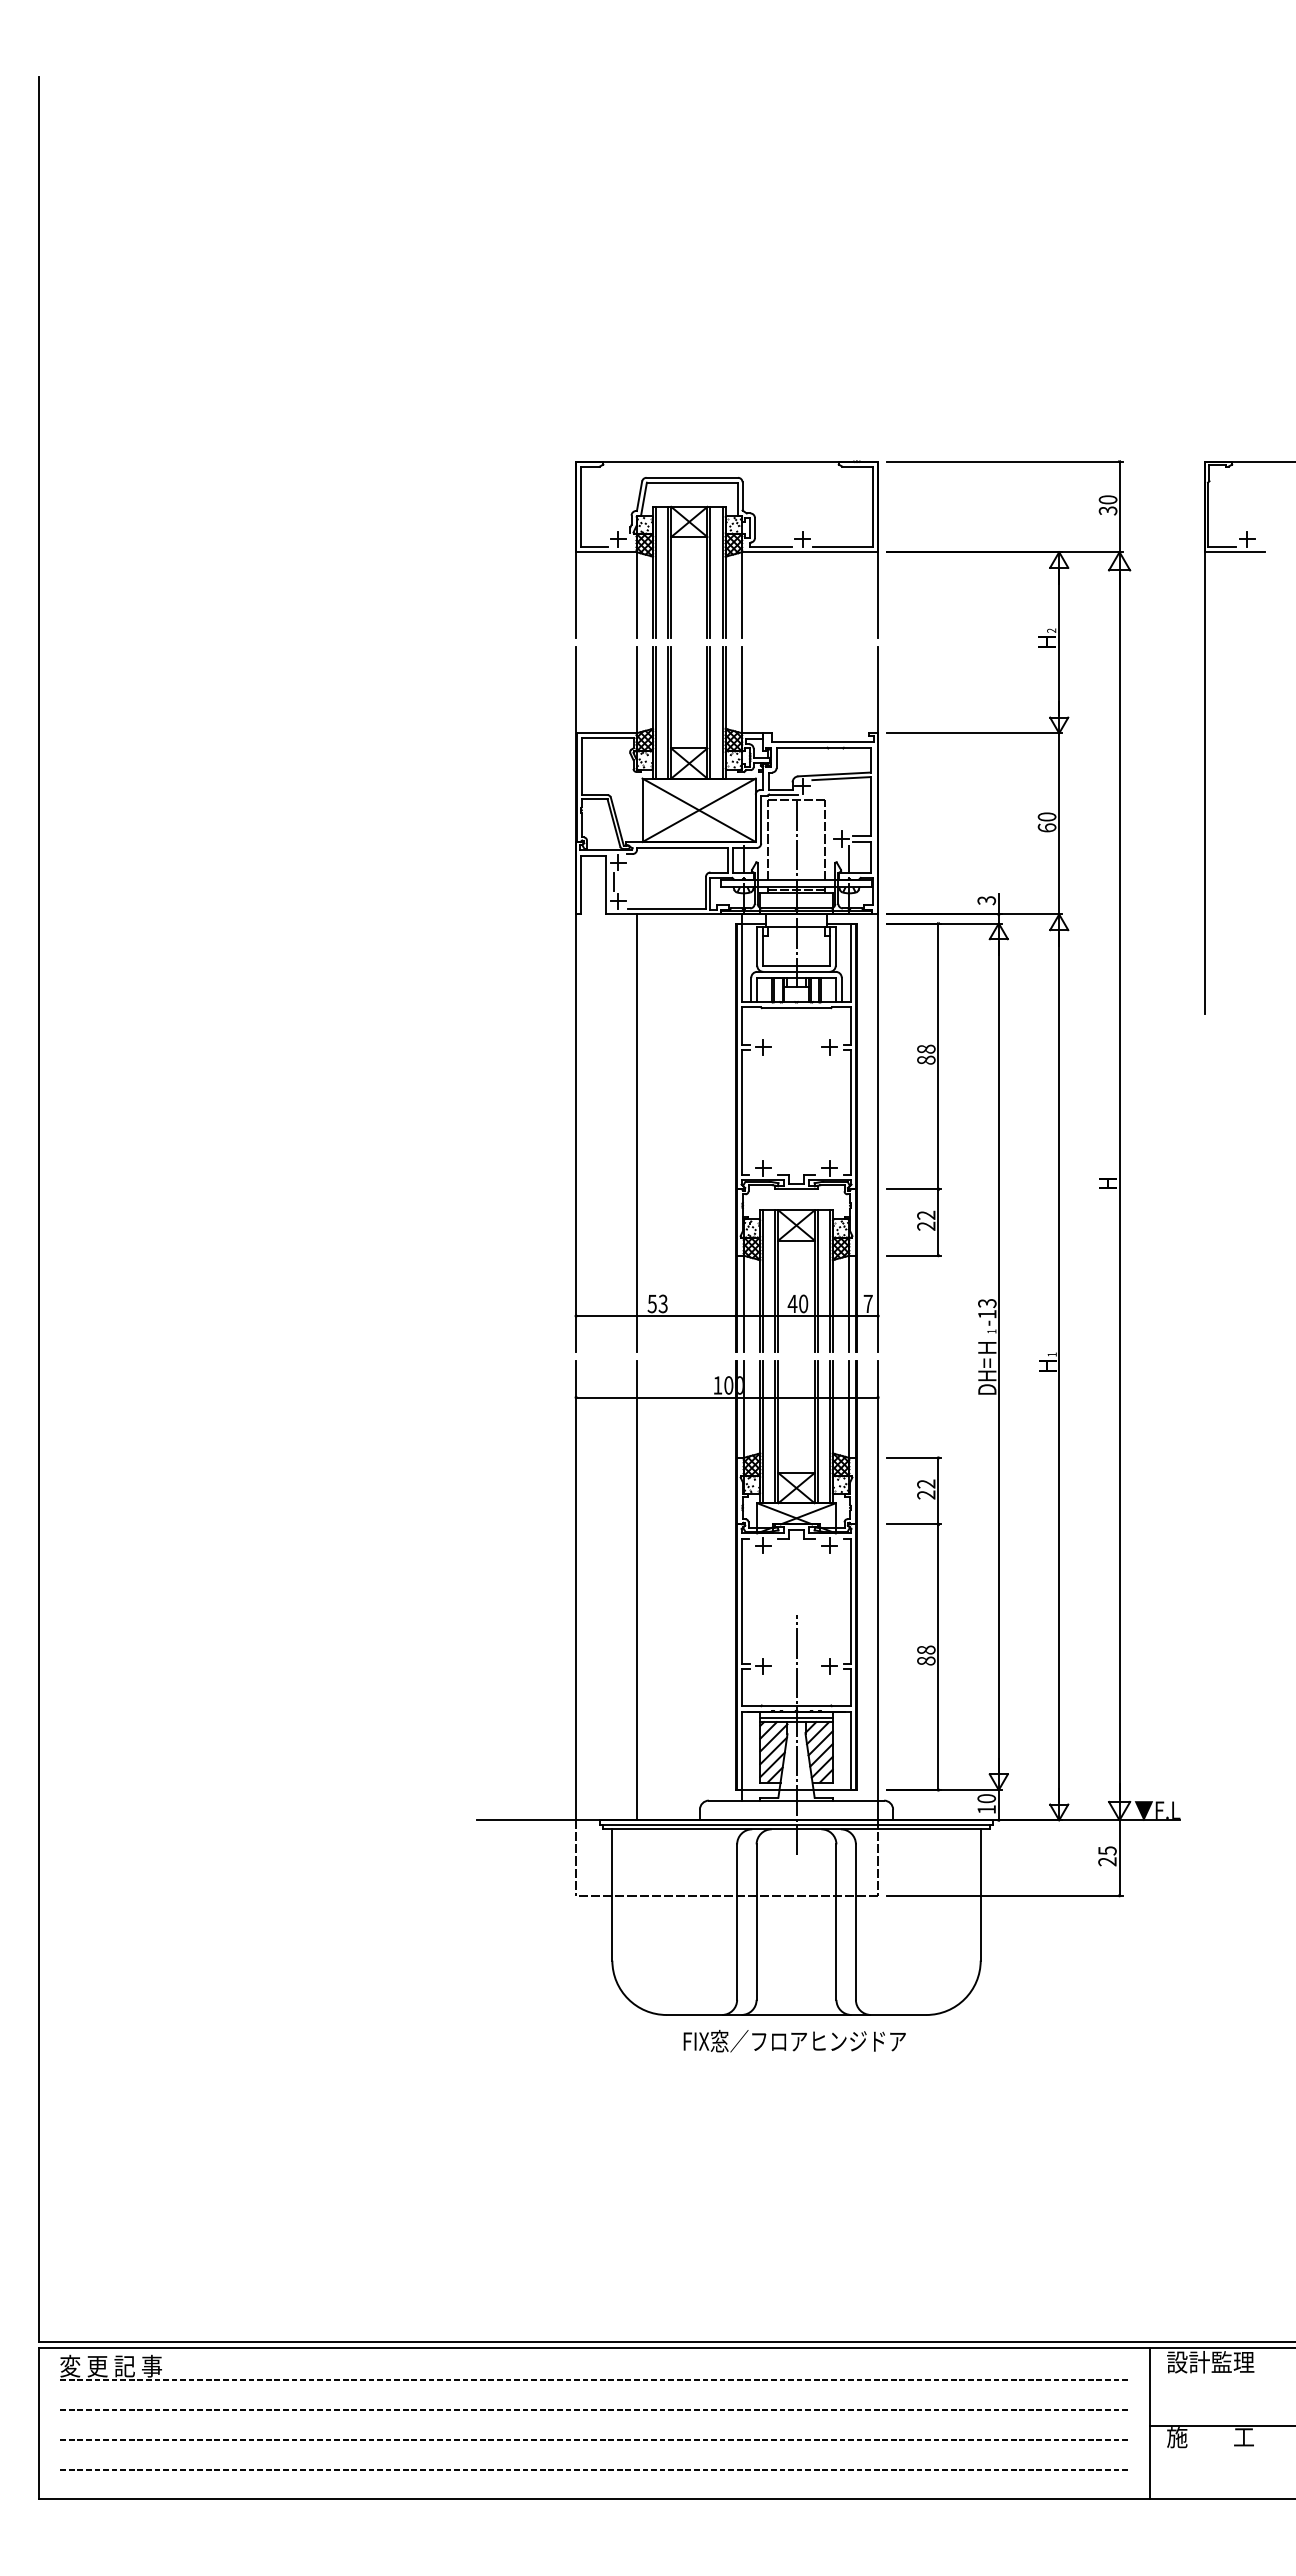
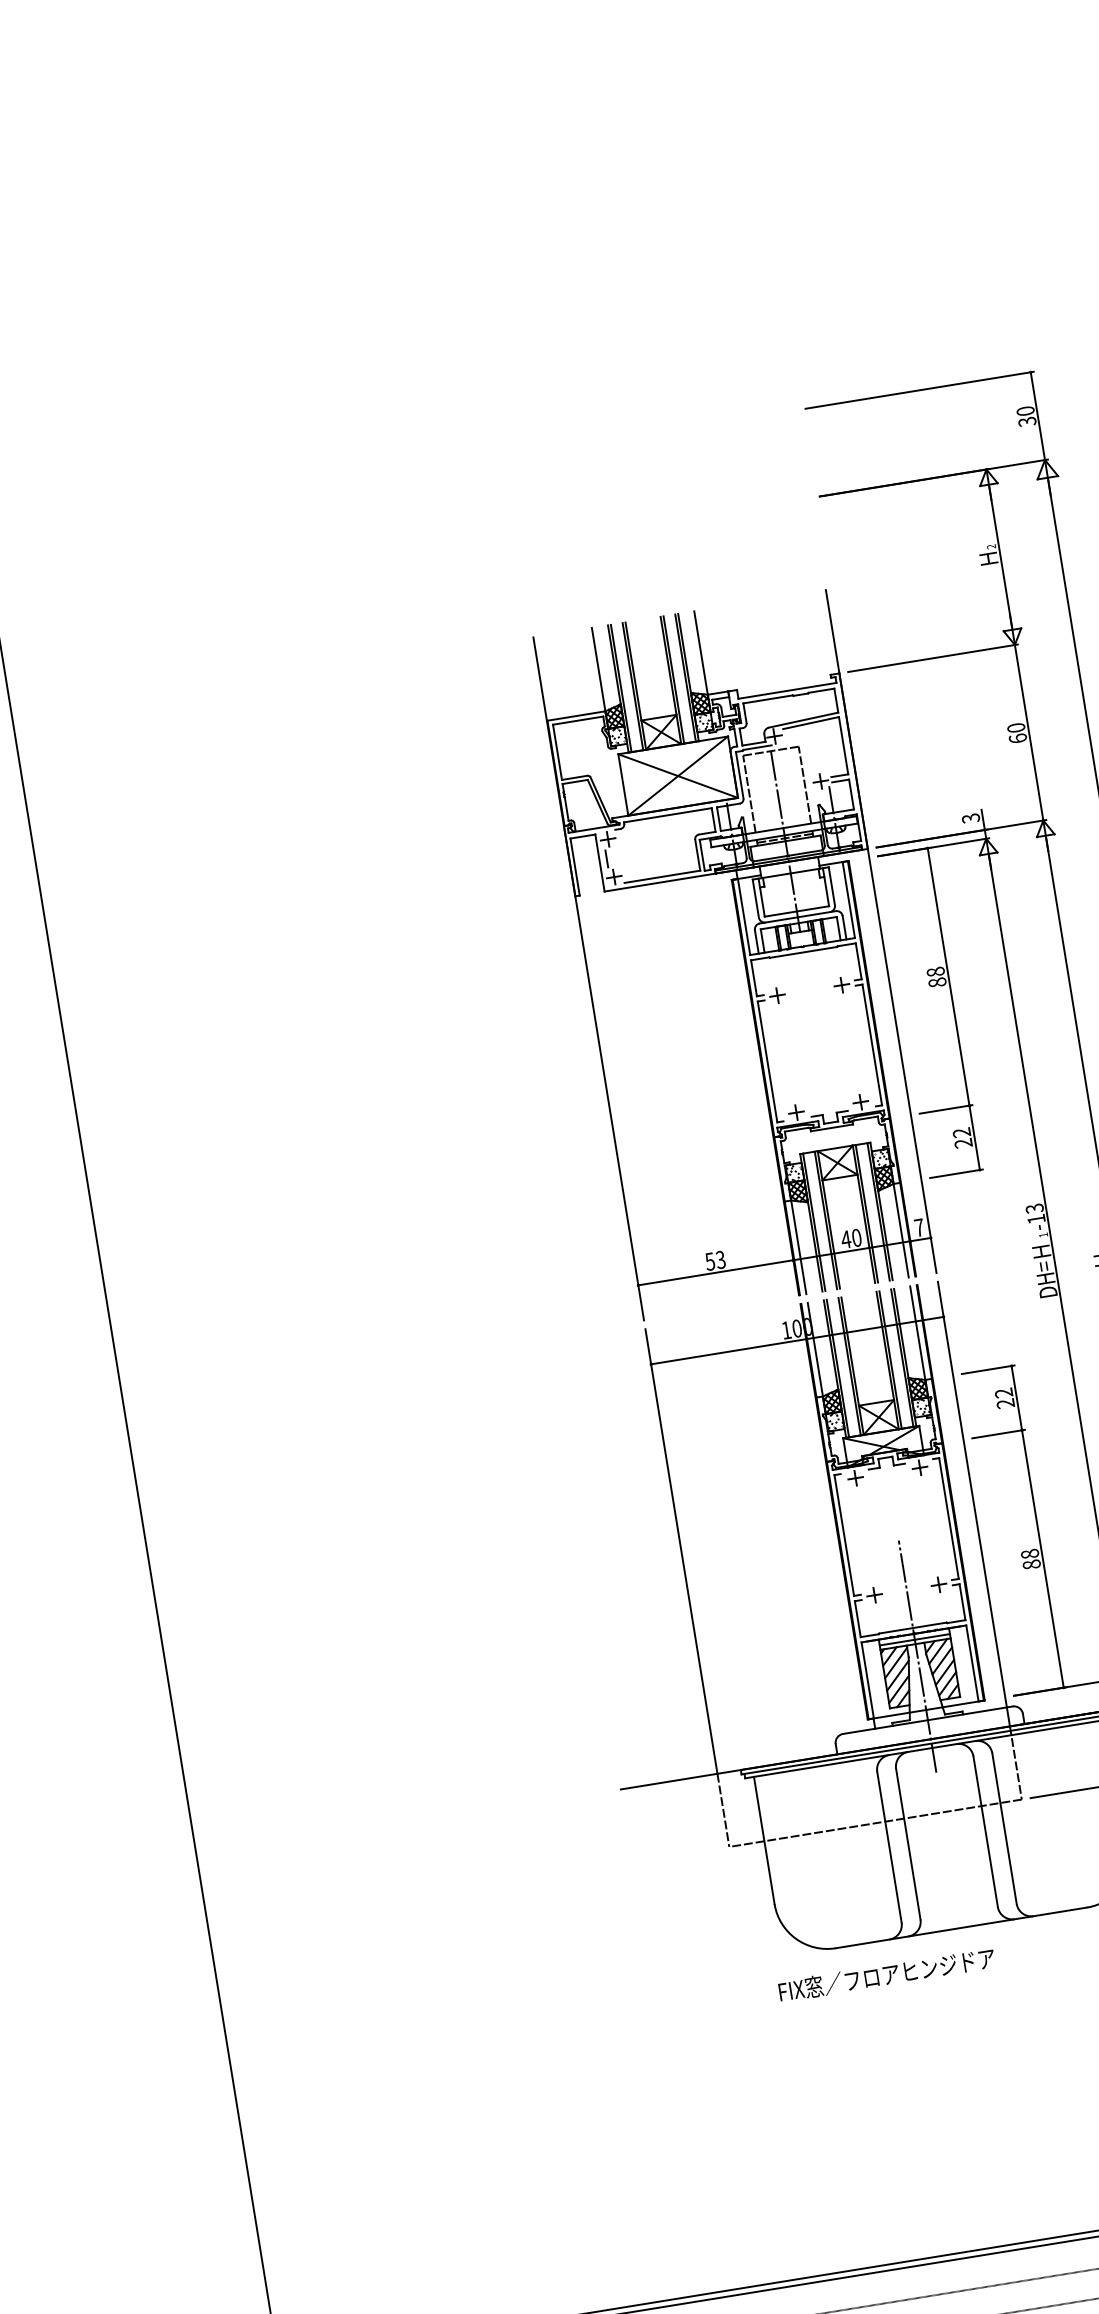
part: (726, 549) -> (663, 519), removed
line: (636, 1133) -> (668, 1099), removed
line: (636, 1590) -> (739, 1541), removed
text: (794, 2040) -> (886, 1974), moved

